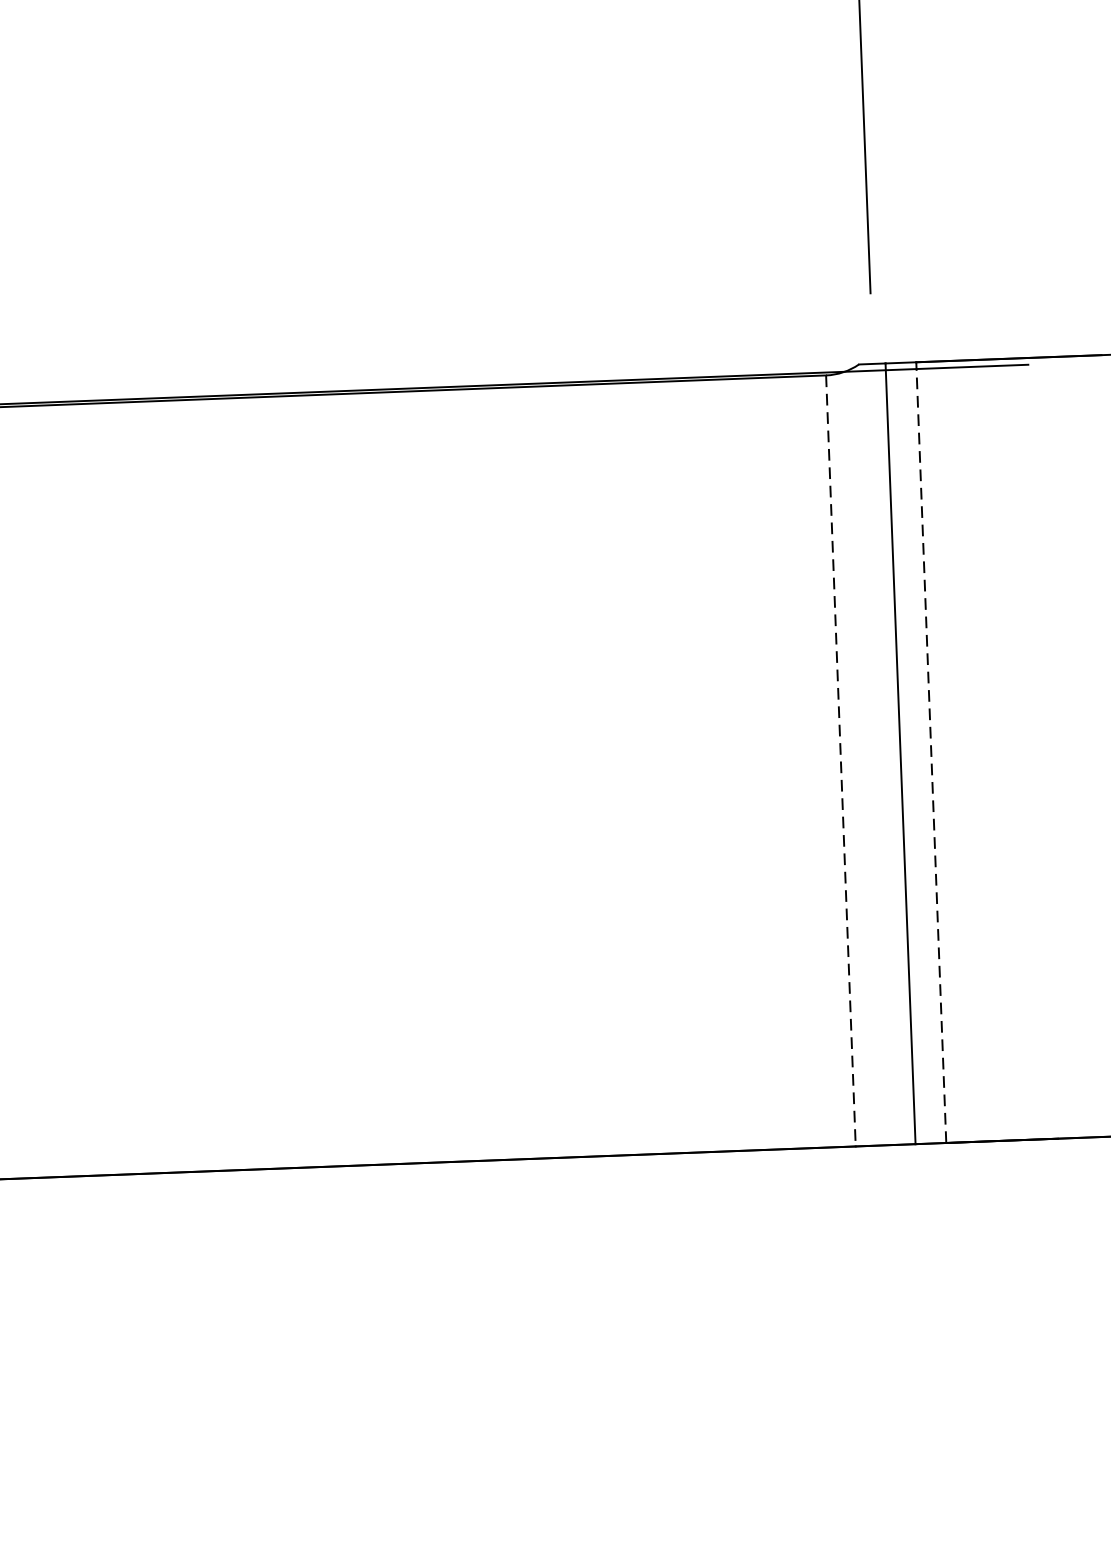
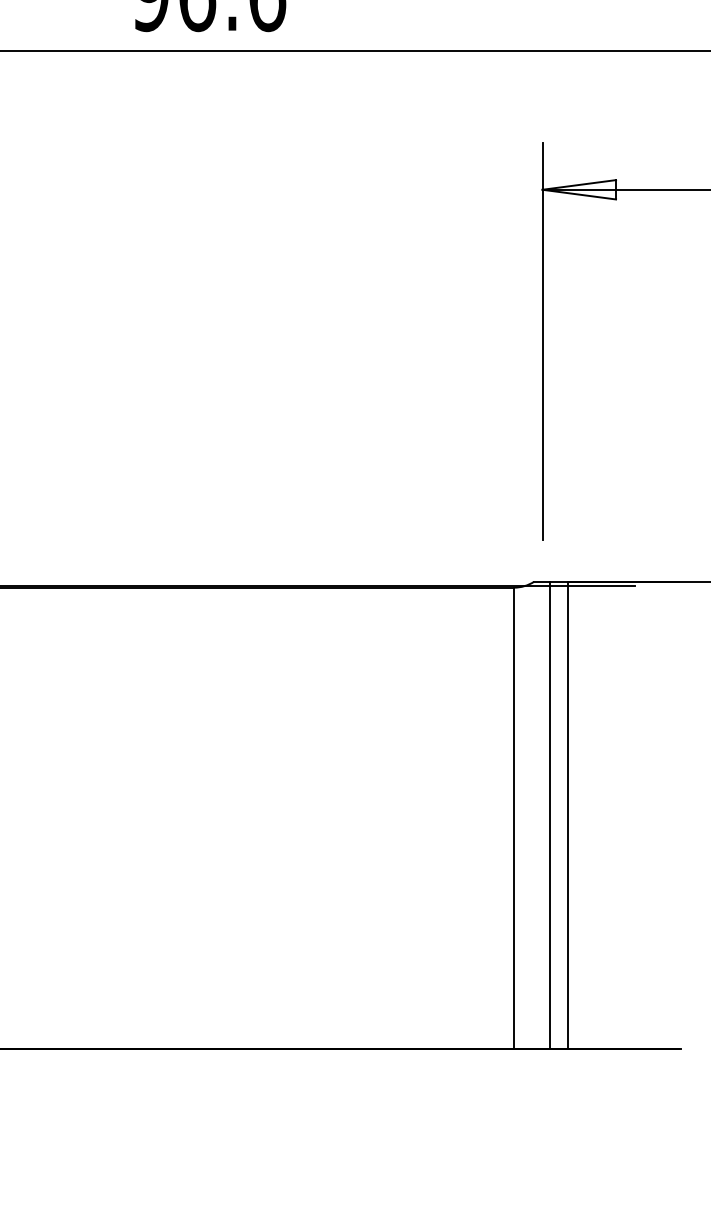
line: (931, 752) -> (568, 815), dashed -> solid
line: (841, 761) -> (514, 818), dashed -> solid

